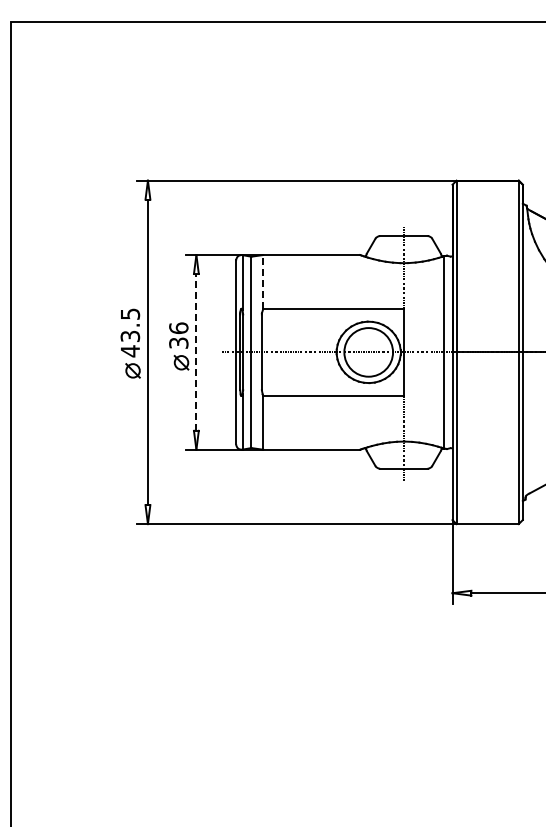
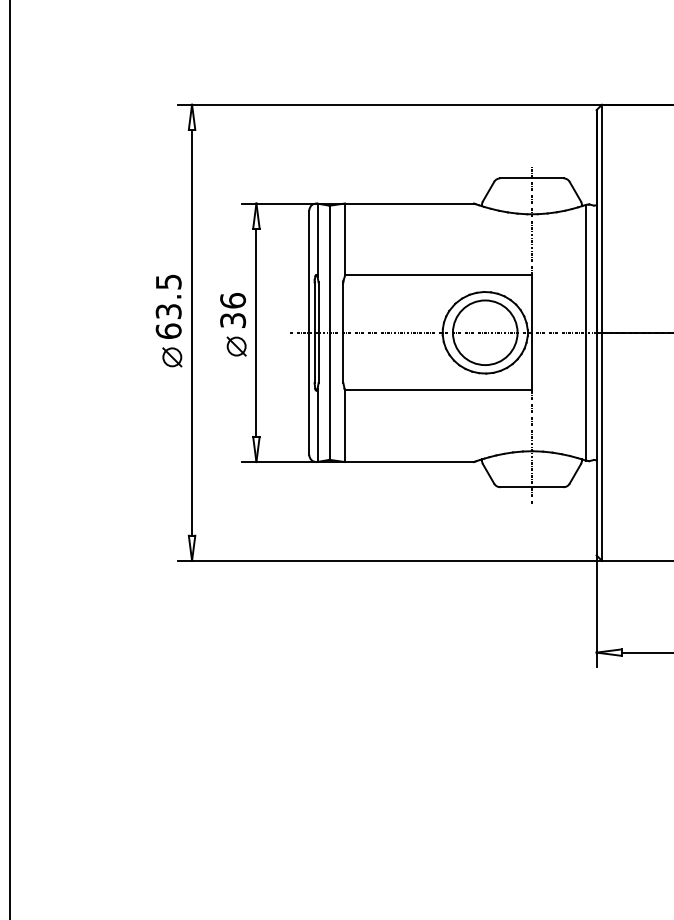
line: (263, 281) -> (345, 238), dashed -> solid
text: (130, 351) -> (168, 331), 43.5 -> 63.5
line: (196, 351) -> (256, 331), dashed -> solid

